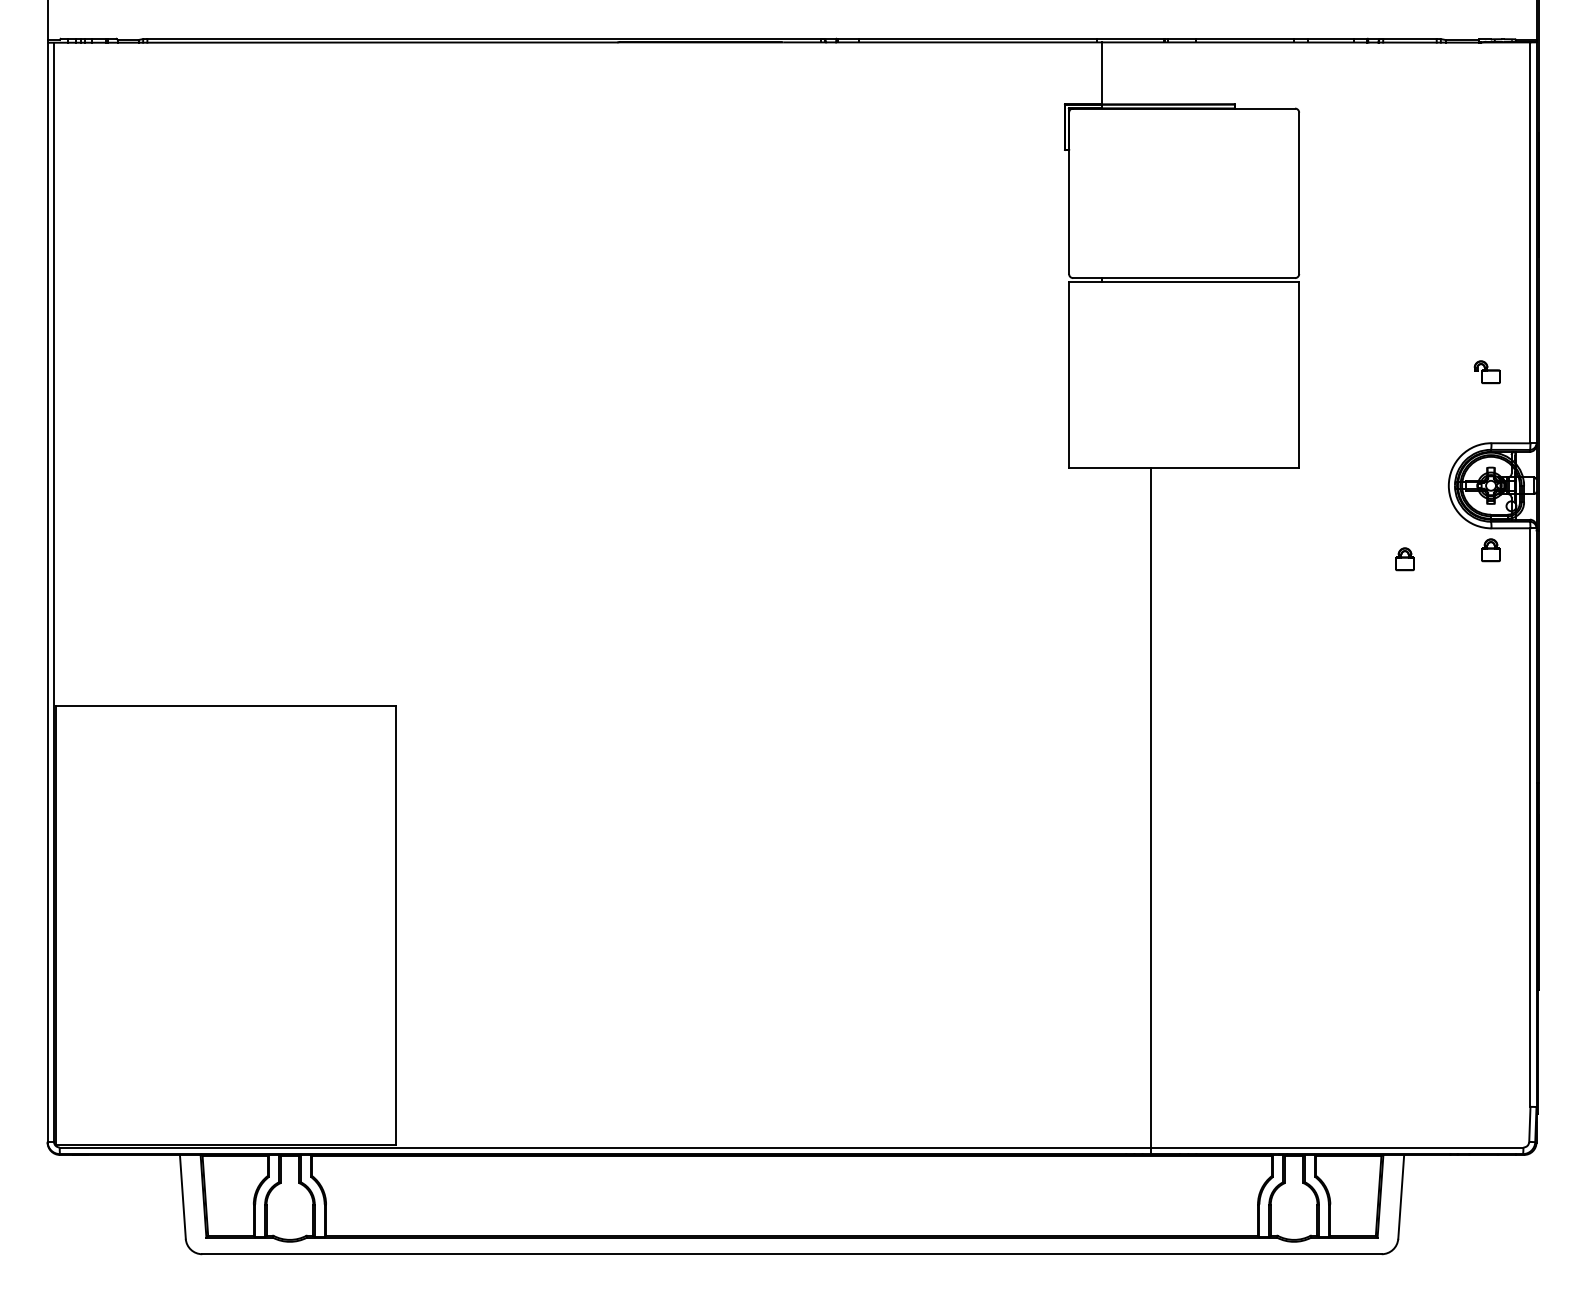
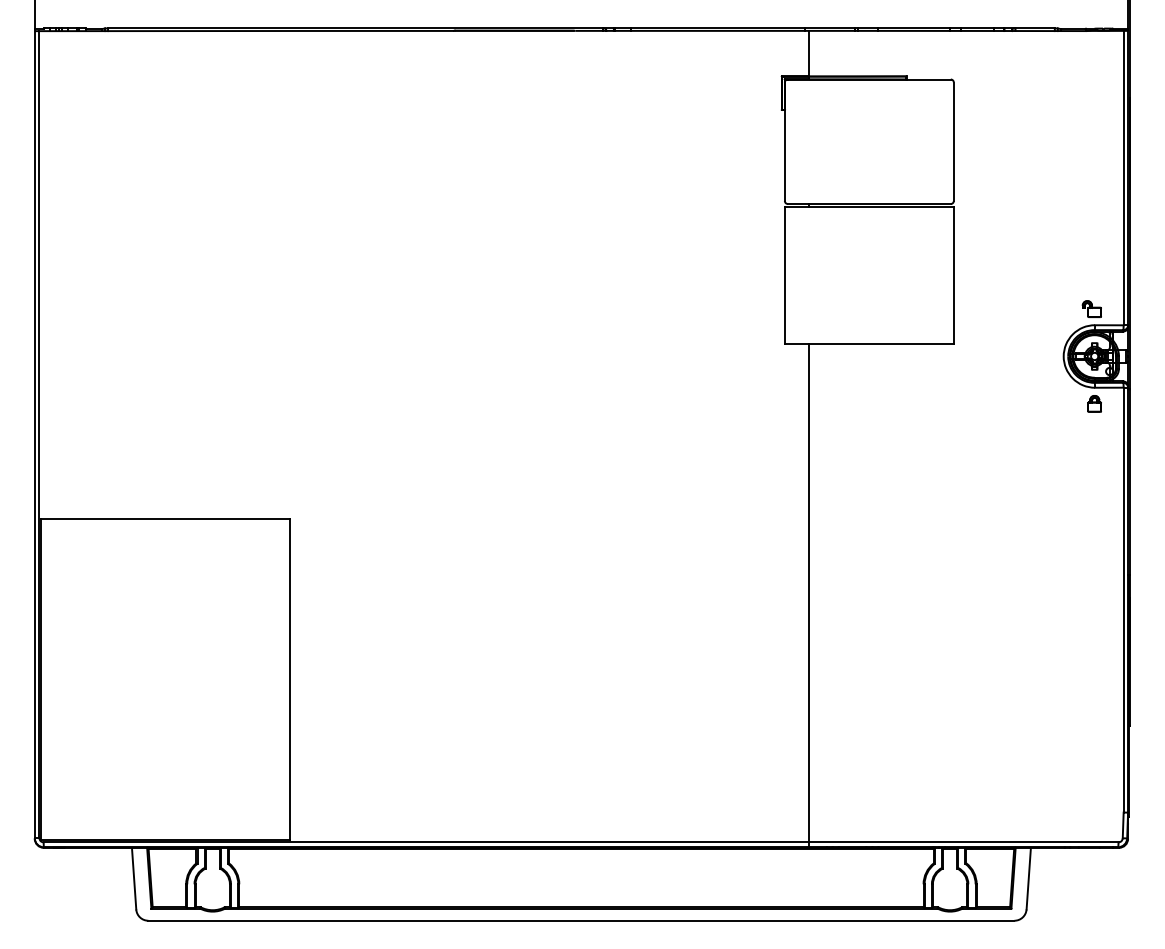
part: (1486, 372) -> (1091, 309), moved
part: (1404, 559) -> (1031, 410), removed
line: (1151, 811) -> (809, 595), moved

